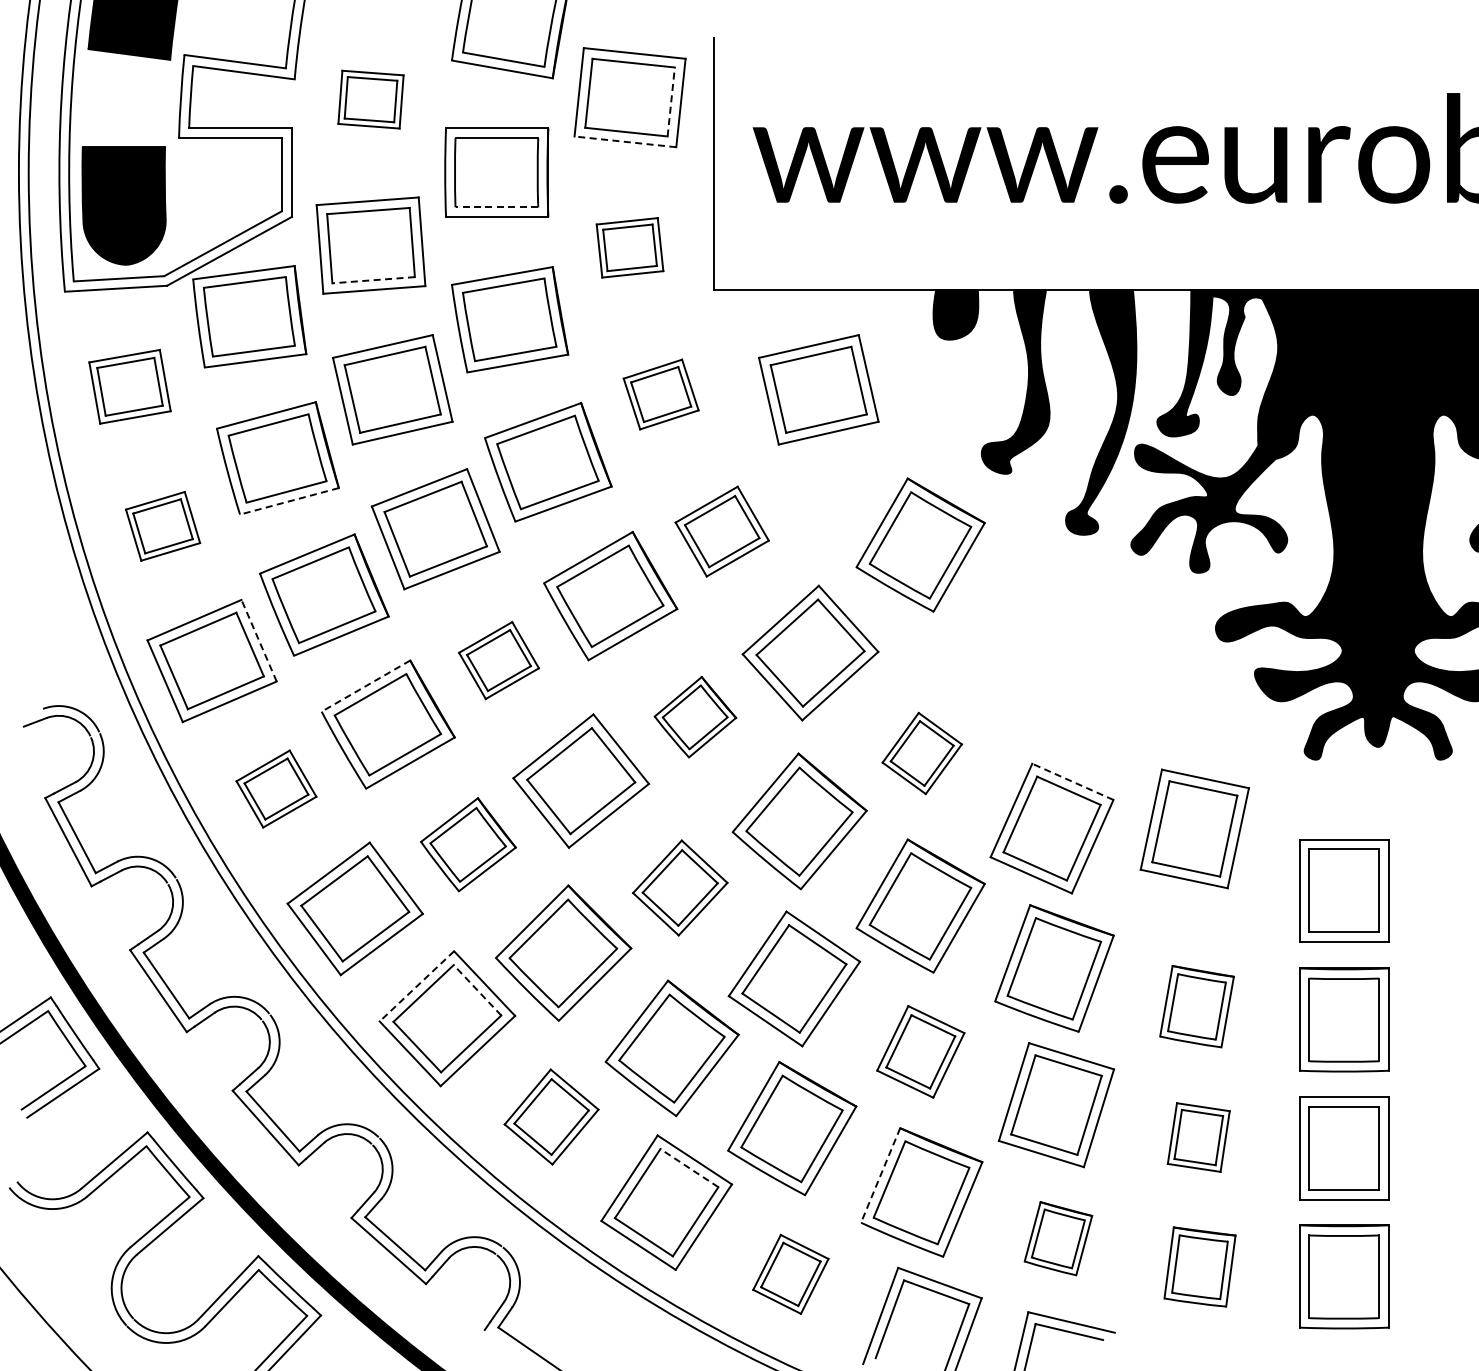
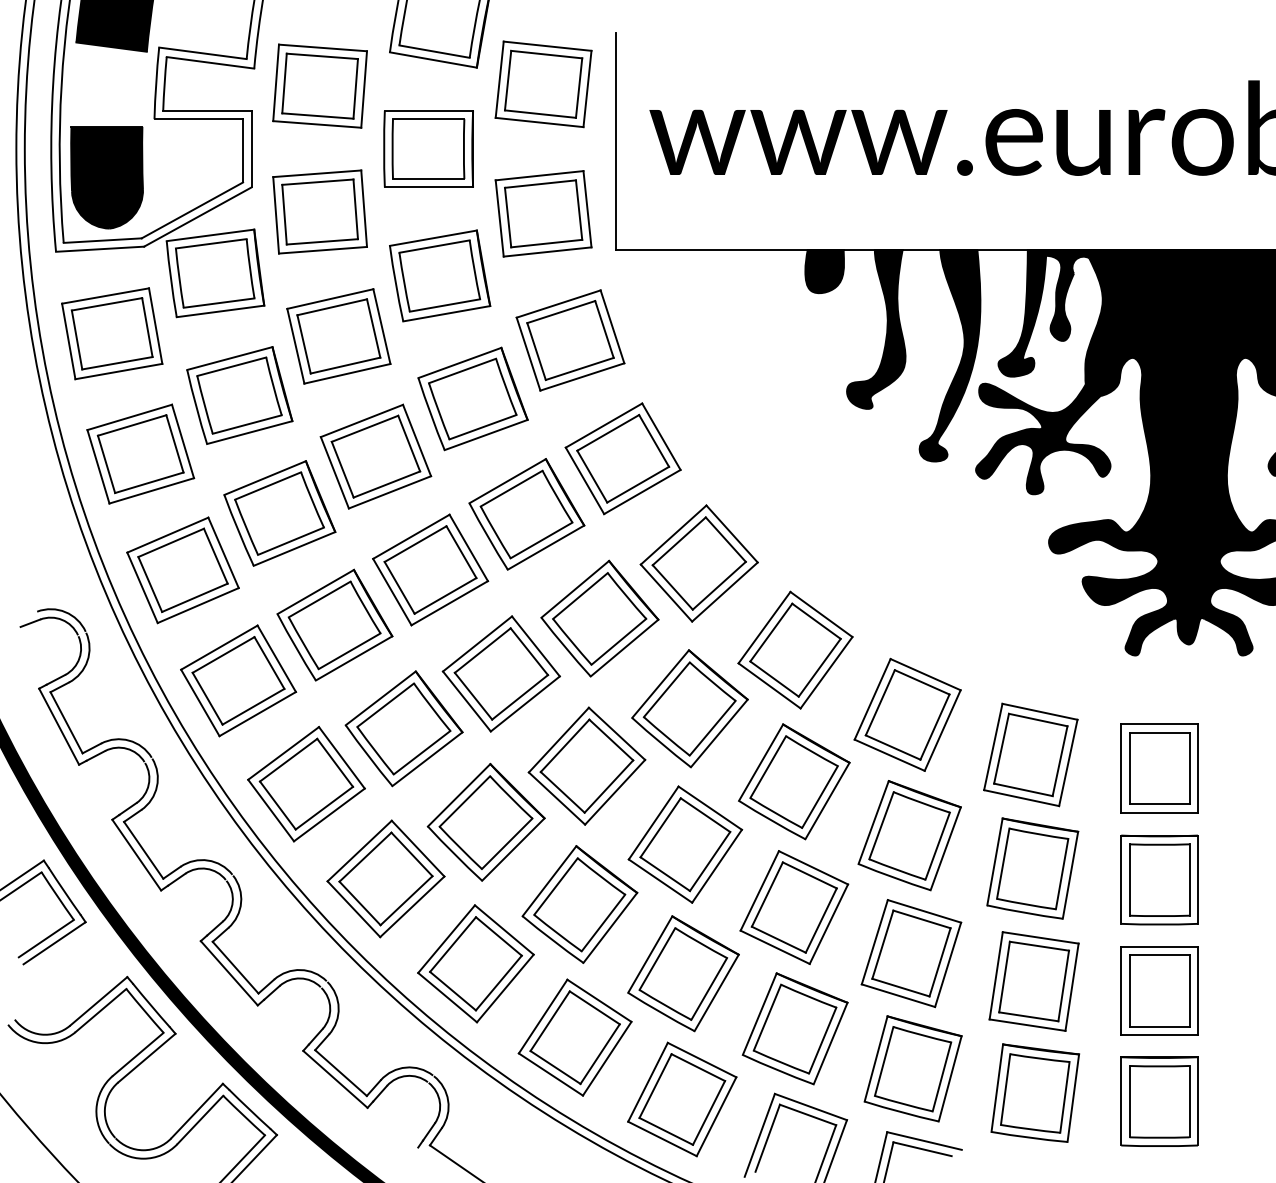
part: (370, 99) -> (319, 85), size x1.67
line: (671, 101) -> (579, 87), dashed -> solid
line: (624, 141) -> (538, 122), dashed -> solid
line: (496, 207) -> (428, 179), dashed -> solid
part: (629, 247) -> (543, 213), size x1.67
line: (373, 280) -> (322, 242), dashed -> solid
part: (129, 386) -> (111, 333), size x1.43
part: (818, 389) -> (706, 336), removed
part: (660, 394) -> (569, 340), size x1.67
line: (288, 501) -> (248, 432), dashed -> solid
part: (162, 526) -> (140, 454), size x1.67
part: (721, 531) -> (622, 458), size x1.43
part: (920, 544) -> (794, 469), removed
line: (258, 640) -> (223, 552), dashed -> solid
part: (498, 660) -> (430, 569), size x1.67
line: (365, 686) -> (315, 592), dashed -> solid
part: (695, 717) -> (600, 619), size x1.67
part: (922, 753) -> (795, 650), size x1.67
line: (1072, 781) -> (925, 674), dashed -> solid
part: (276, 788) -> (238, 680), size x1.67
part: (1194, 828) -> (1030, 754), moved
part: (468, 844) -> (404, 728), size x1.43
part: (679, 887) -> (586, 765), size x1.43
line: (416, 986) -> (359, 851), dashed -> solid
line: (477, 990) -> (411, 854), dashed -> solid
part: (1196, 1006) -> (1032, 868), size x1.43
part: (920, 1051) -> (794, 907), size x1.43
part: (551, 1116) -> (475, 963), size x1.43
part: (1198, 1137) -> (1033, 981), size x1.67
line: (689, 1168) -> (594, 1008), dashed -> solid
line: (880, 1175) -> (759, 1014), dashed -> solid
part: (1058, 1238) -> (913, 1068), size x1.67
part: (1199, 1266) -> (1034, 1092), size x1.43
part: (790, 1274) -> (681, 1099), size x1.67

